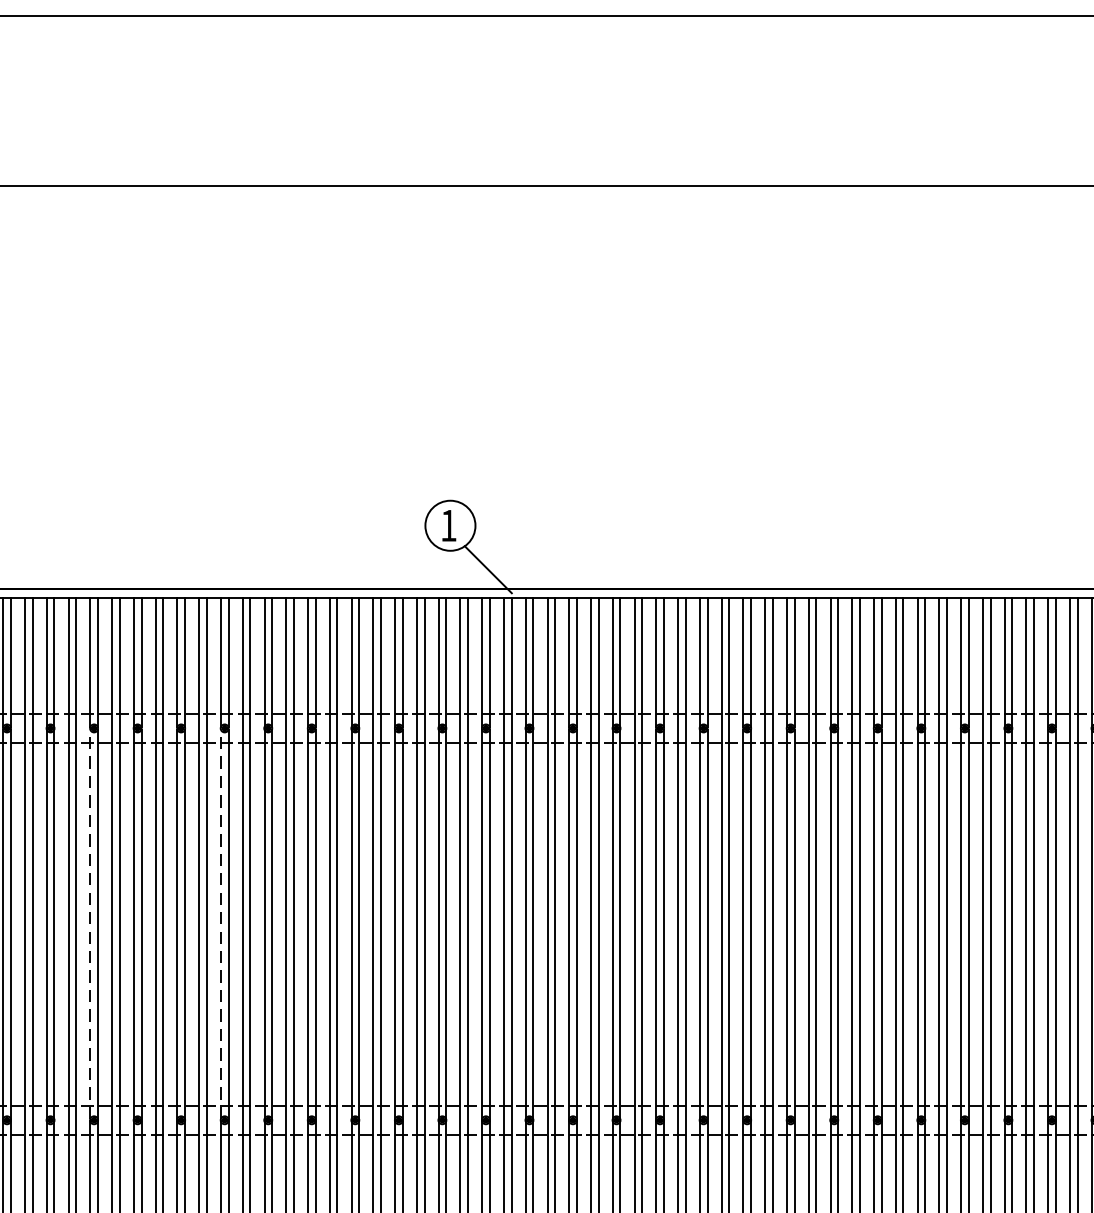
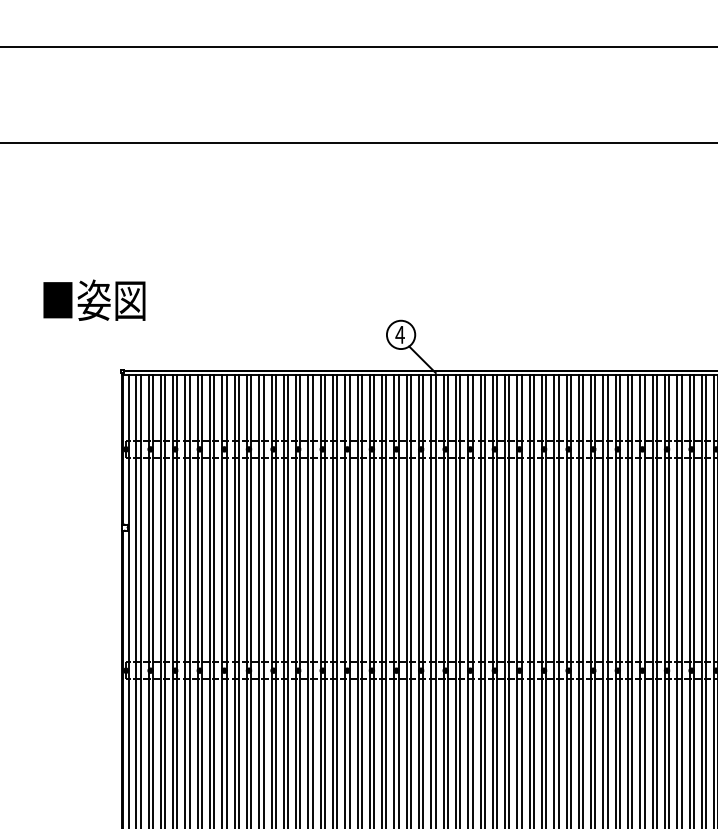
text: (447, 525) -> (399, 334), 1 -> 4
line: (89, 923) -> (197, 559), dashed -> solid
line: (221, 923) -> (271, 559), dashed -> solid

